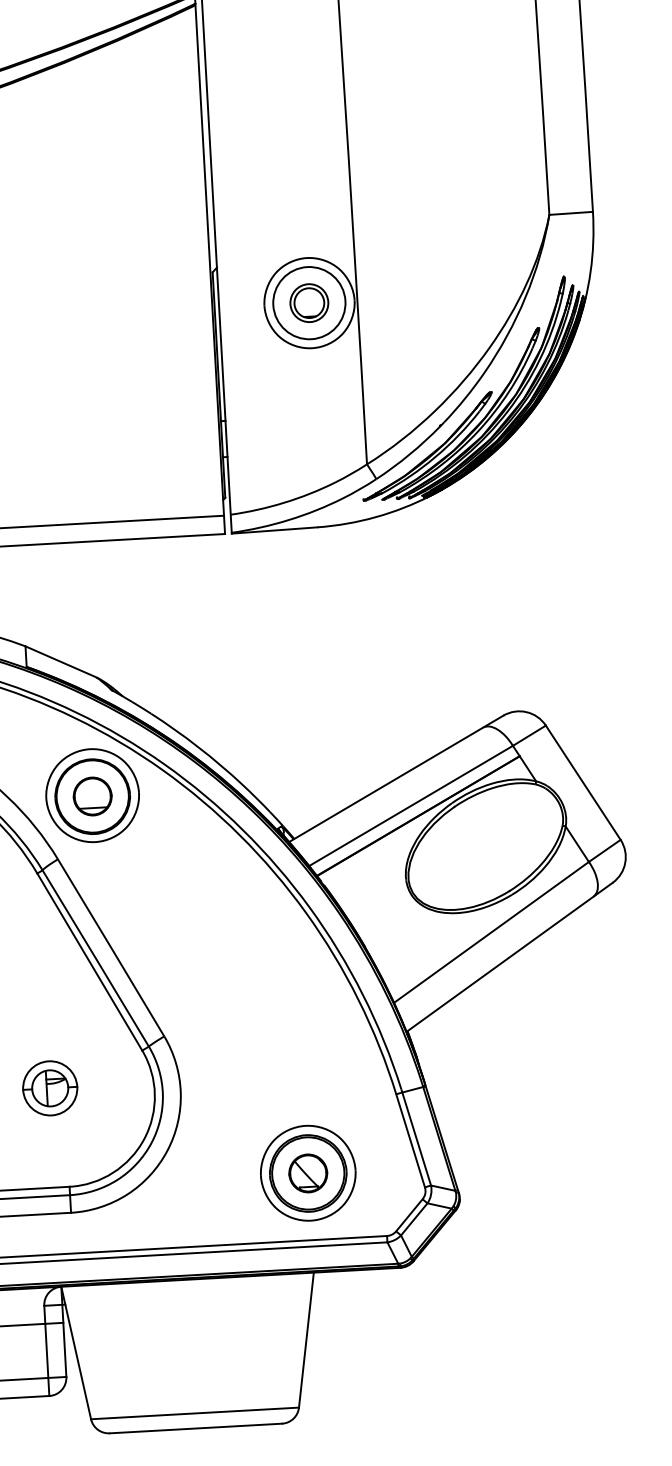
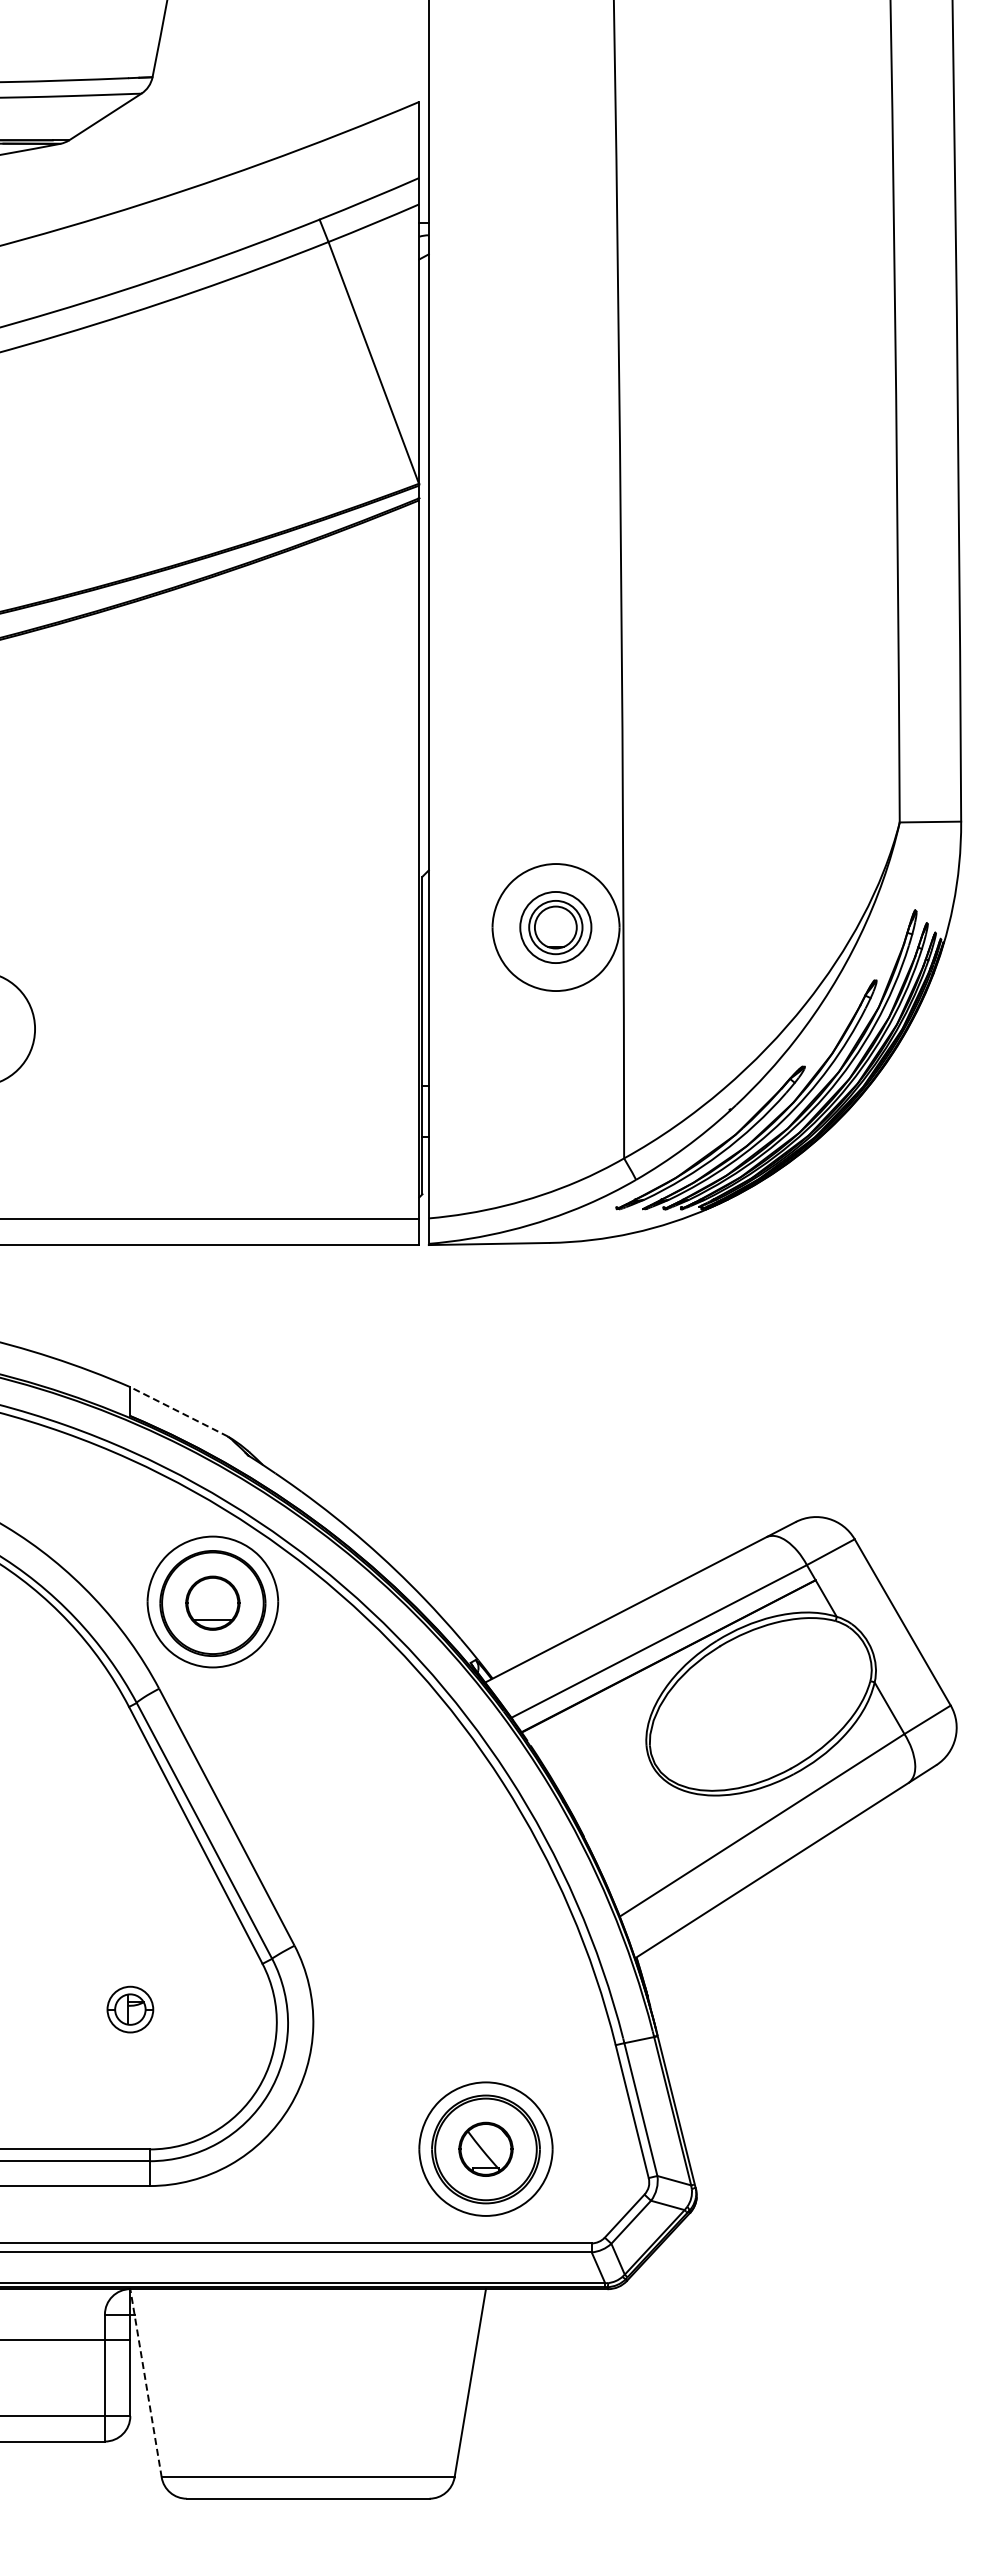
circle: (309, 303) -> (555, 927), size x0.7
line: (61, 661) -> (179, 1411), solid -> dashed
part: (50, 1088) -> (130, 2009), size x0.6
line: (75, 1352) -> (145, 2382), solid -> dashed

